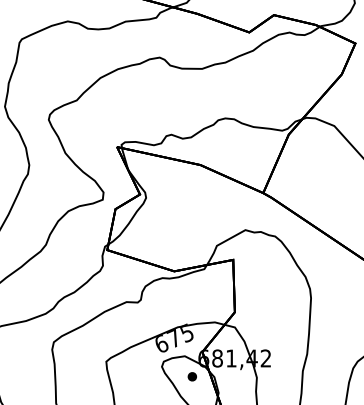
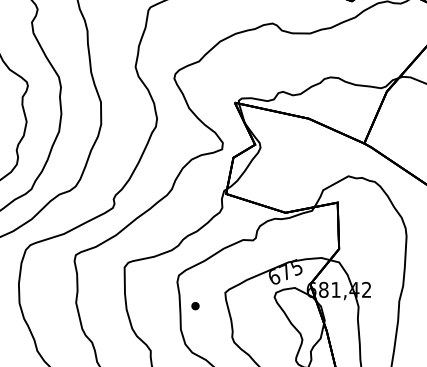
part: (192, 377) -> (195, 306), moved

